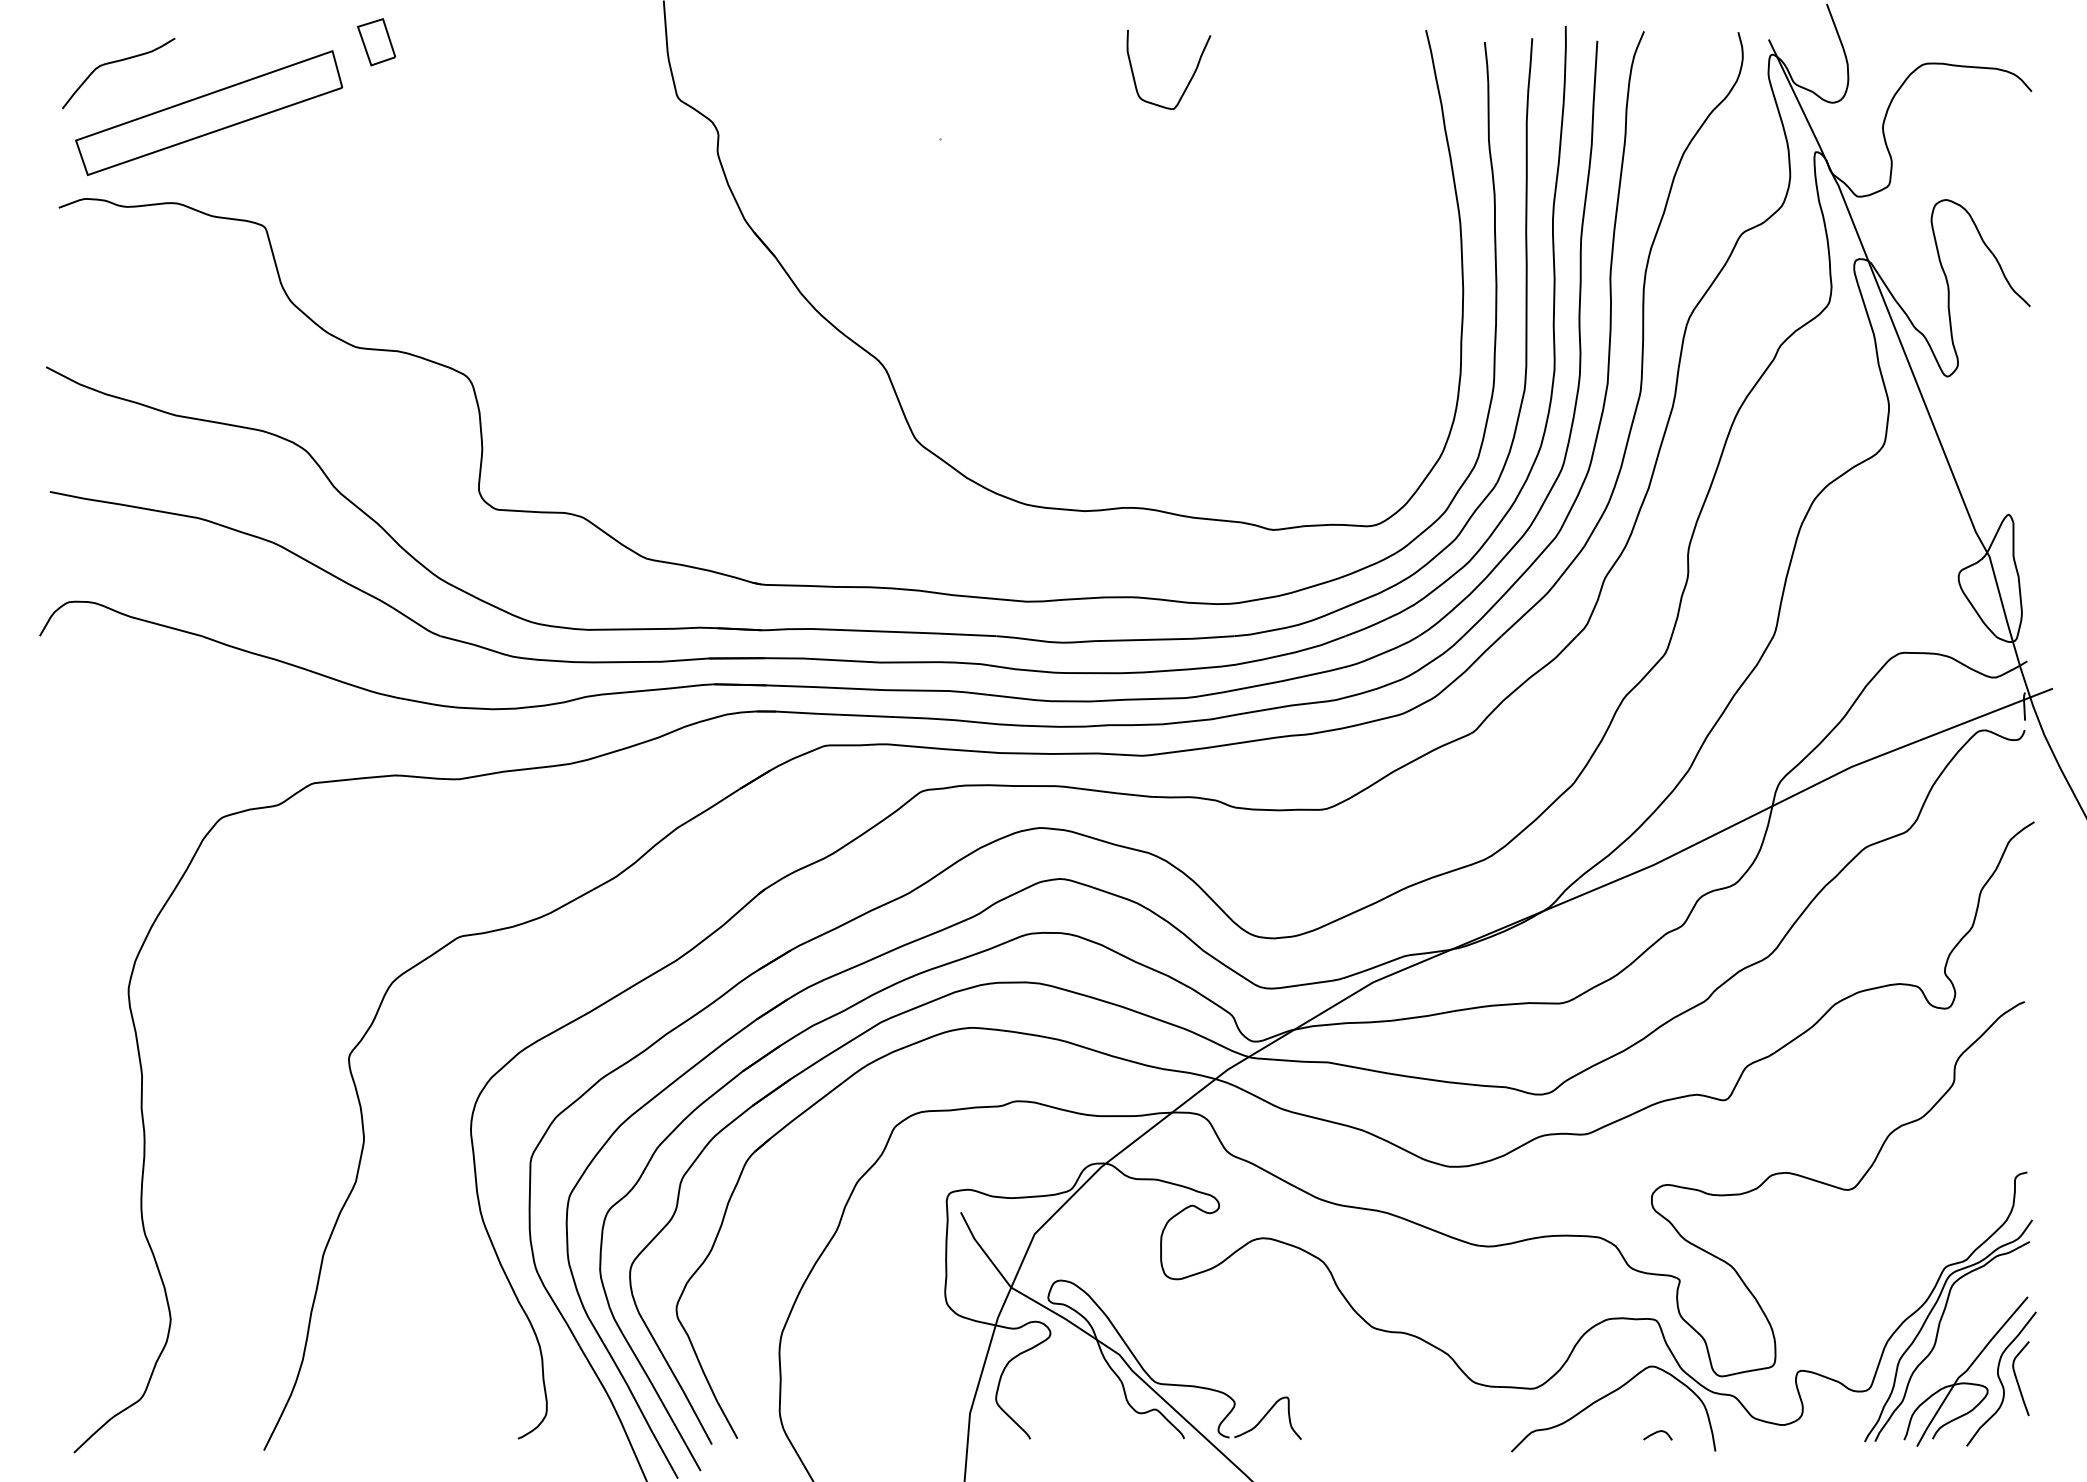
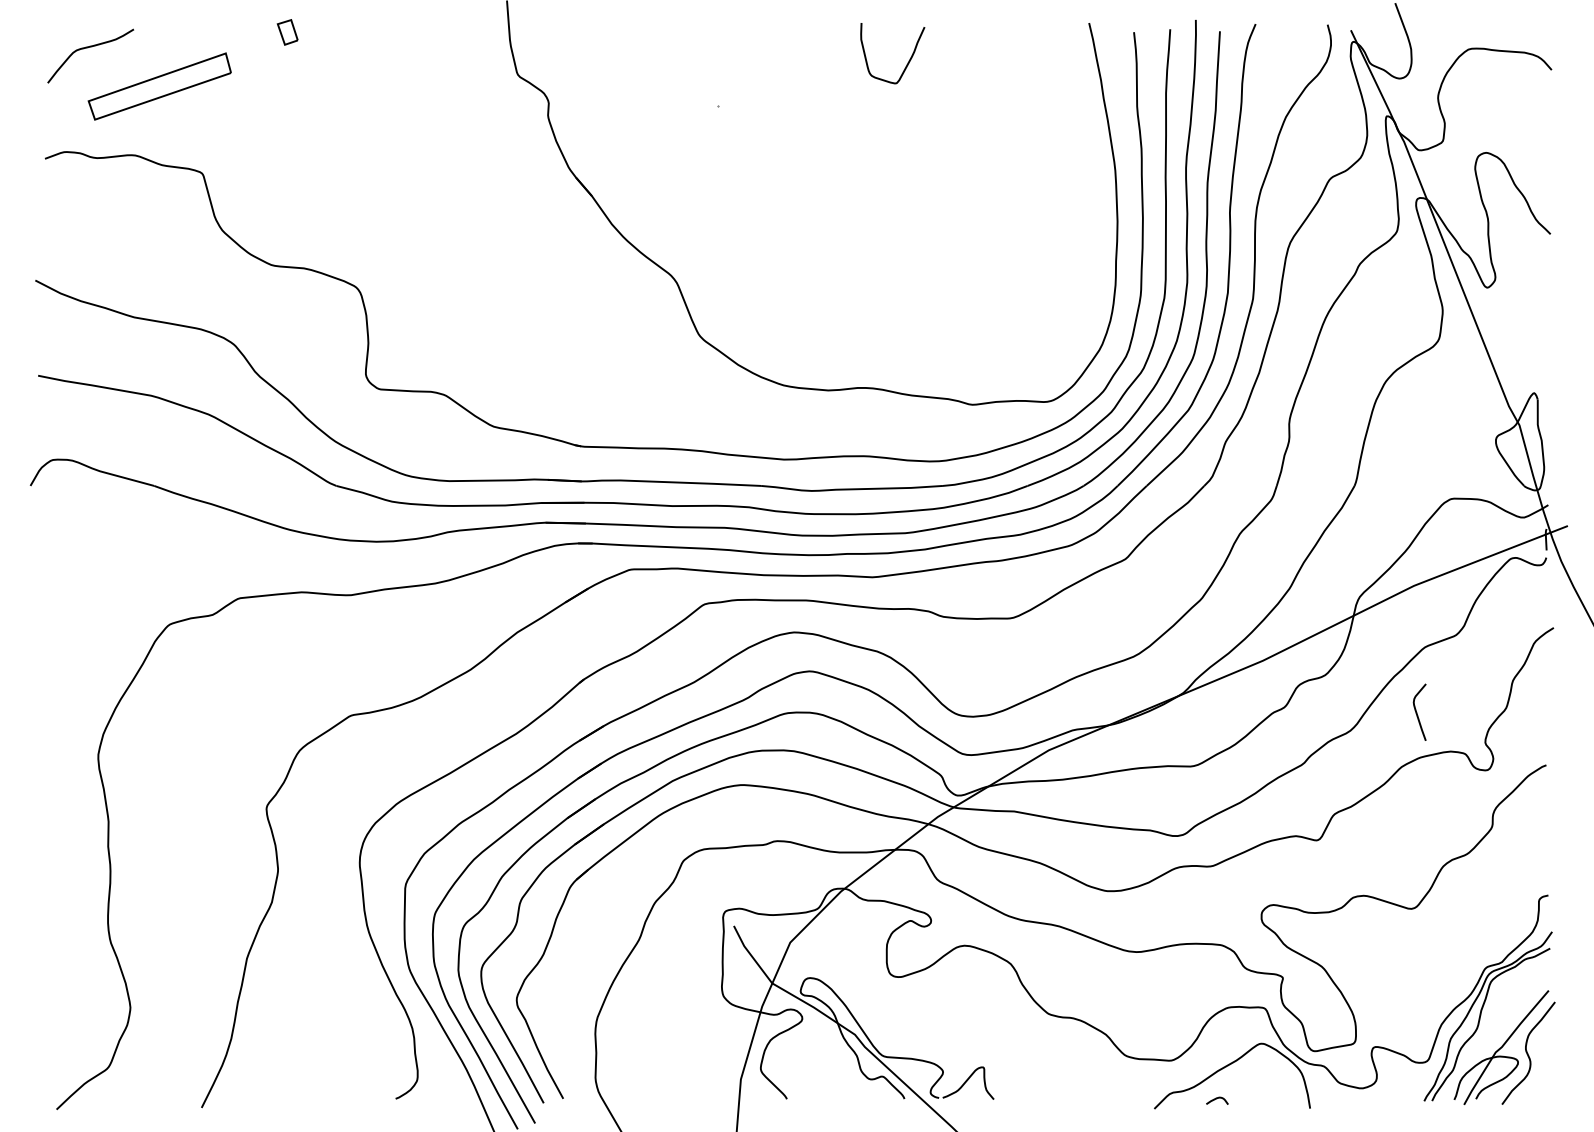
part: (376, 42) -> (287, 32), size x0.7
part: (209, 113) -> (160, 86), size x0.7
curve: (2017, 1378) -> (1417, 712), moved
curve: (1656, 1433) -> (1216, 1099), moved

